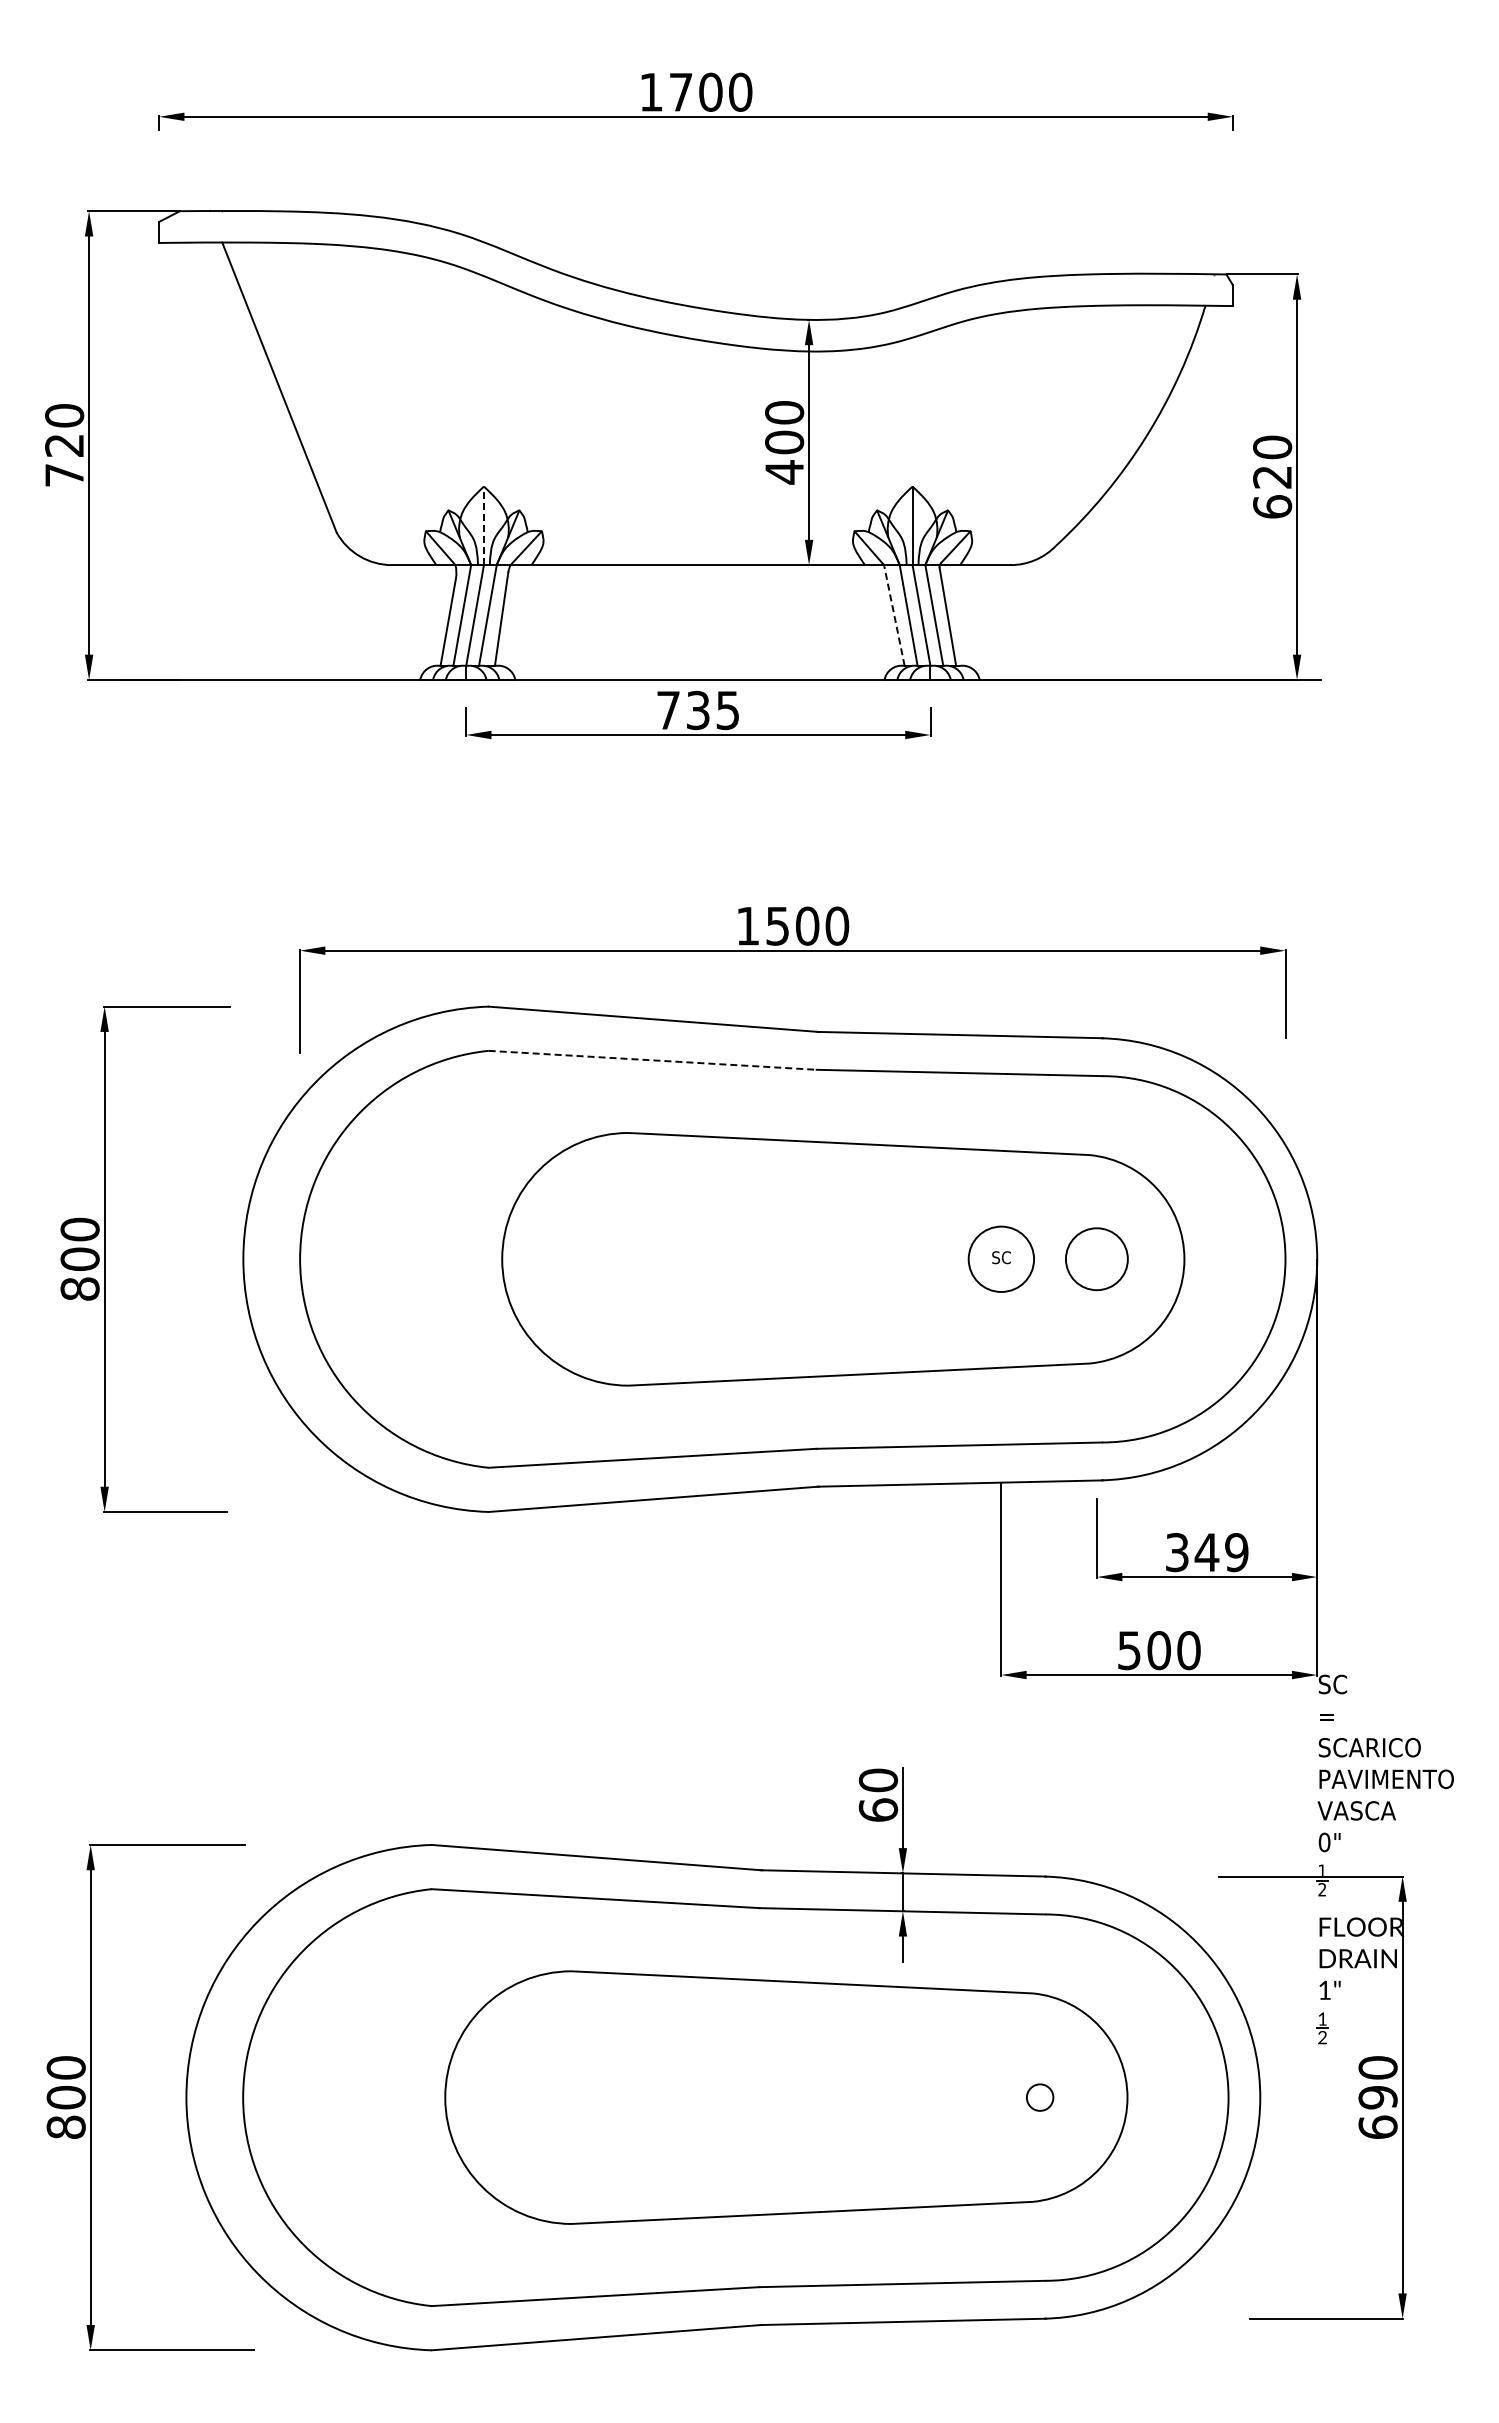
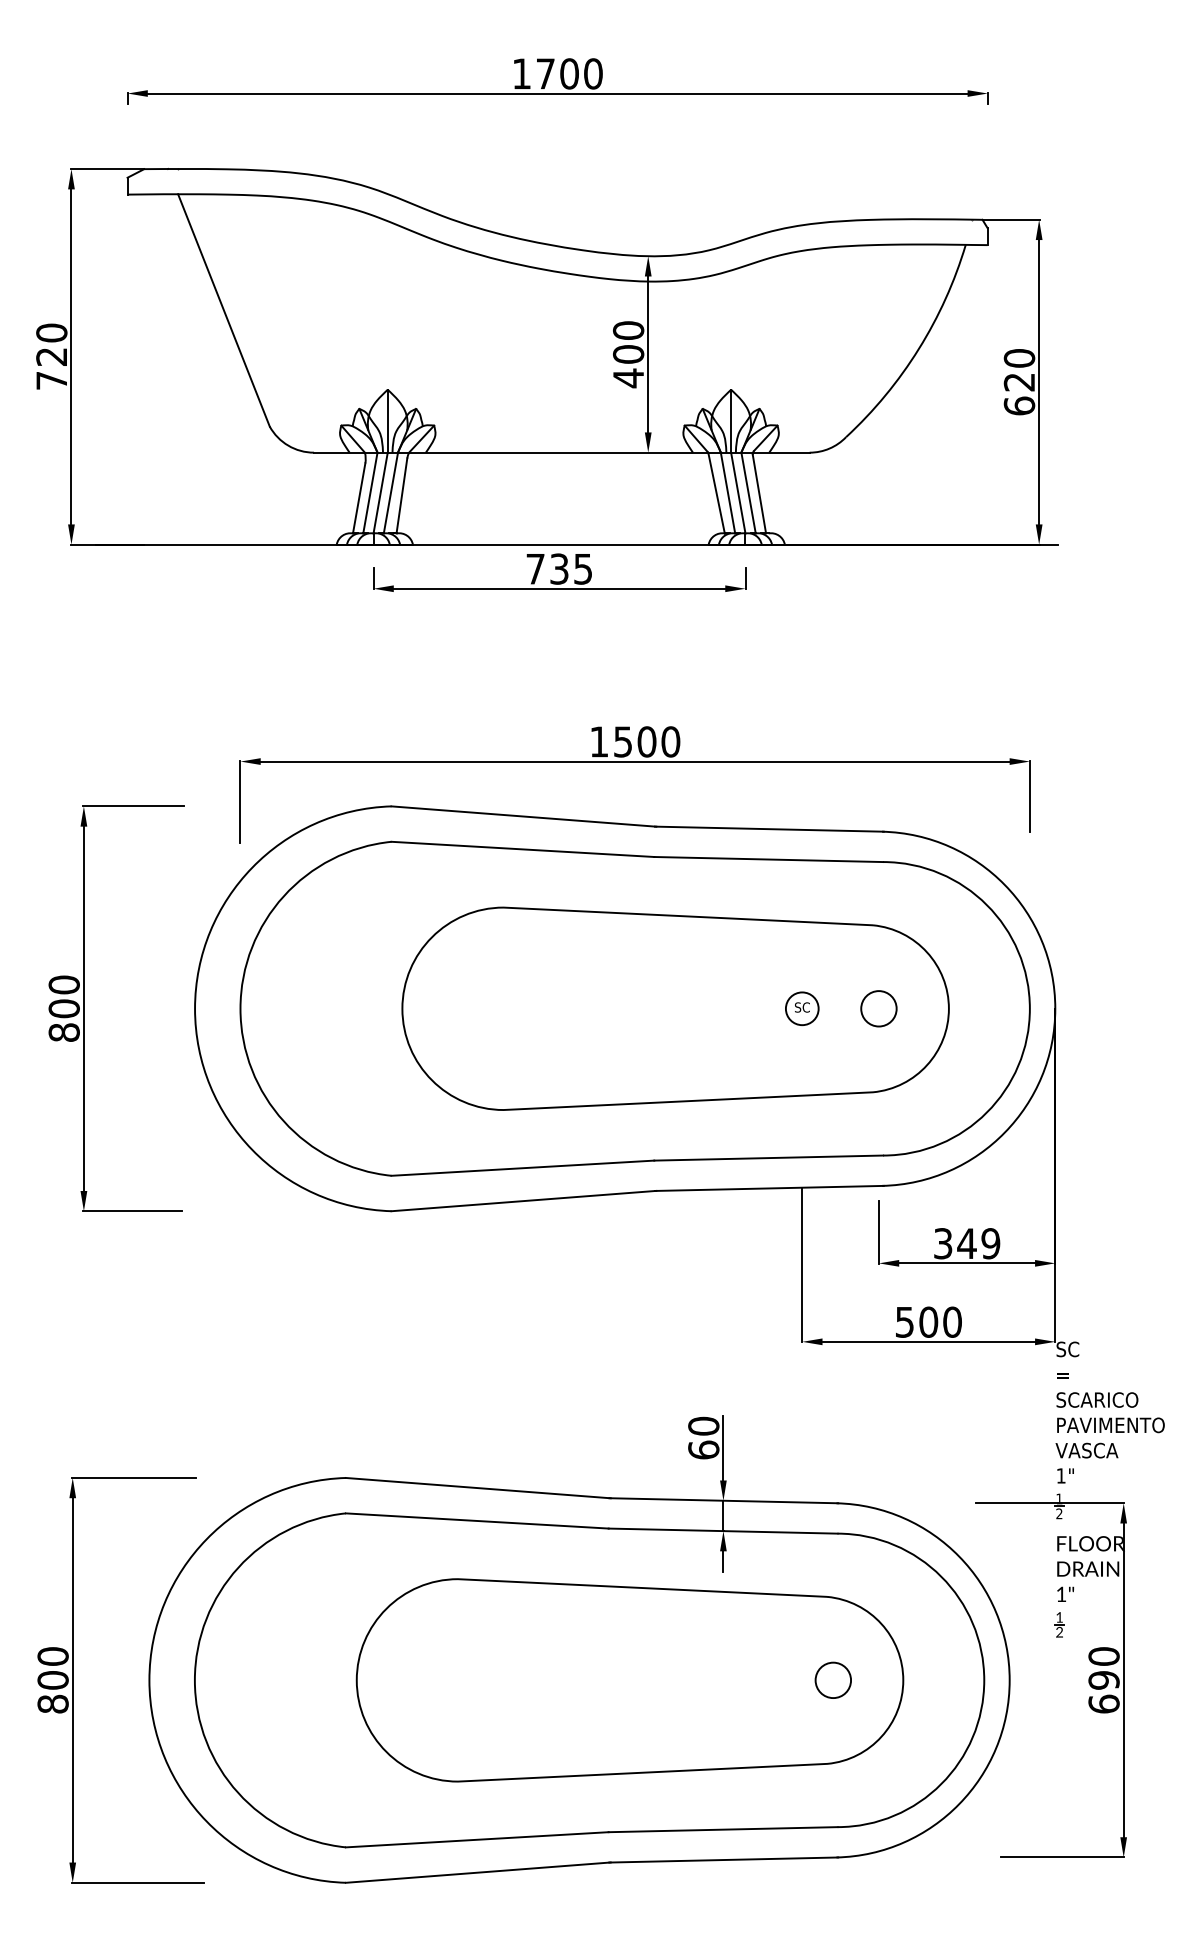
line: (483, 525) -> (387, 420), dashed -> solid
line: (894, 616) -> (716, 493), dashed -> solid
line: (653, 1060) -> (523, 849), dashed -> solid
circle: (1000, 1258) -> (801, 1008), size x0.62
circle: (1097, 1259) -> (879, 1008), size x0.71
text: (1324, 1842) -> (1061, 1475), 0" -> 1"
circle: (1040, 2097) -> (833, 1680), size x1.67

